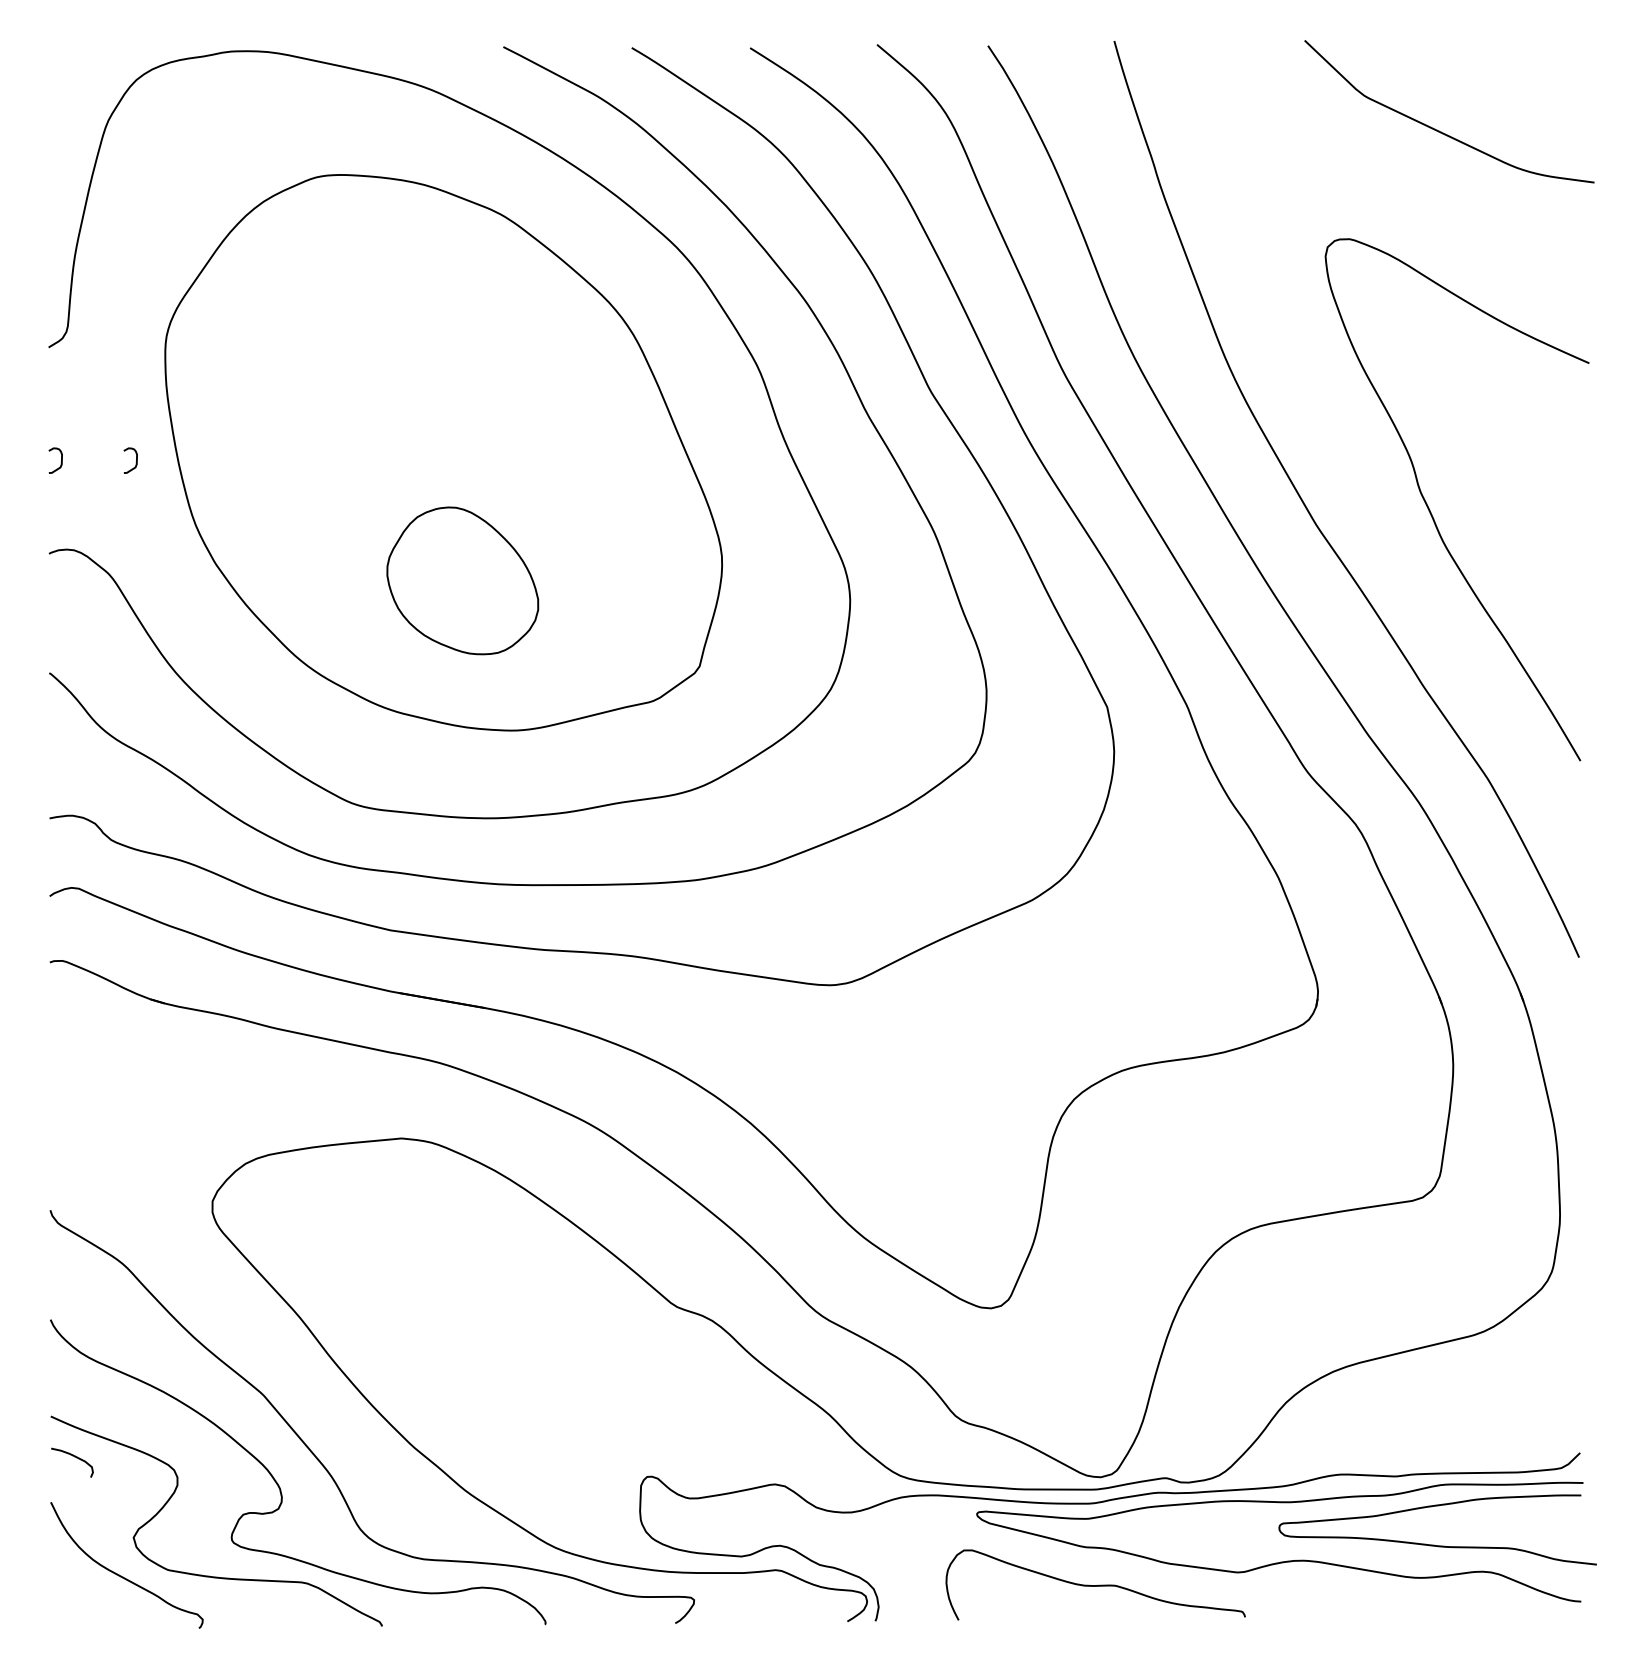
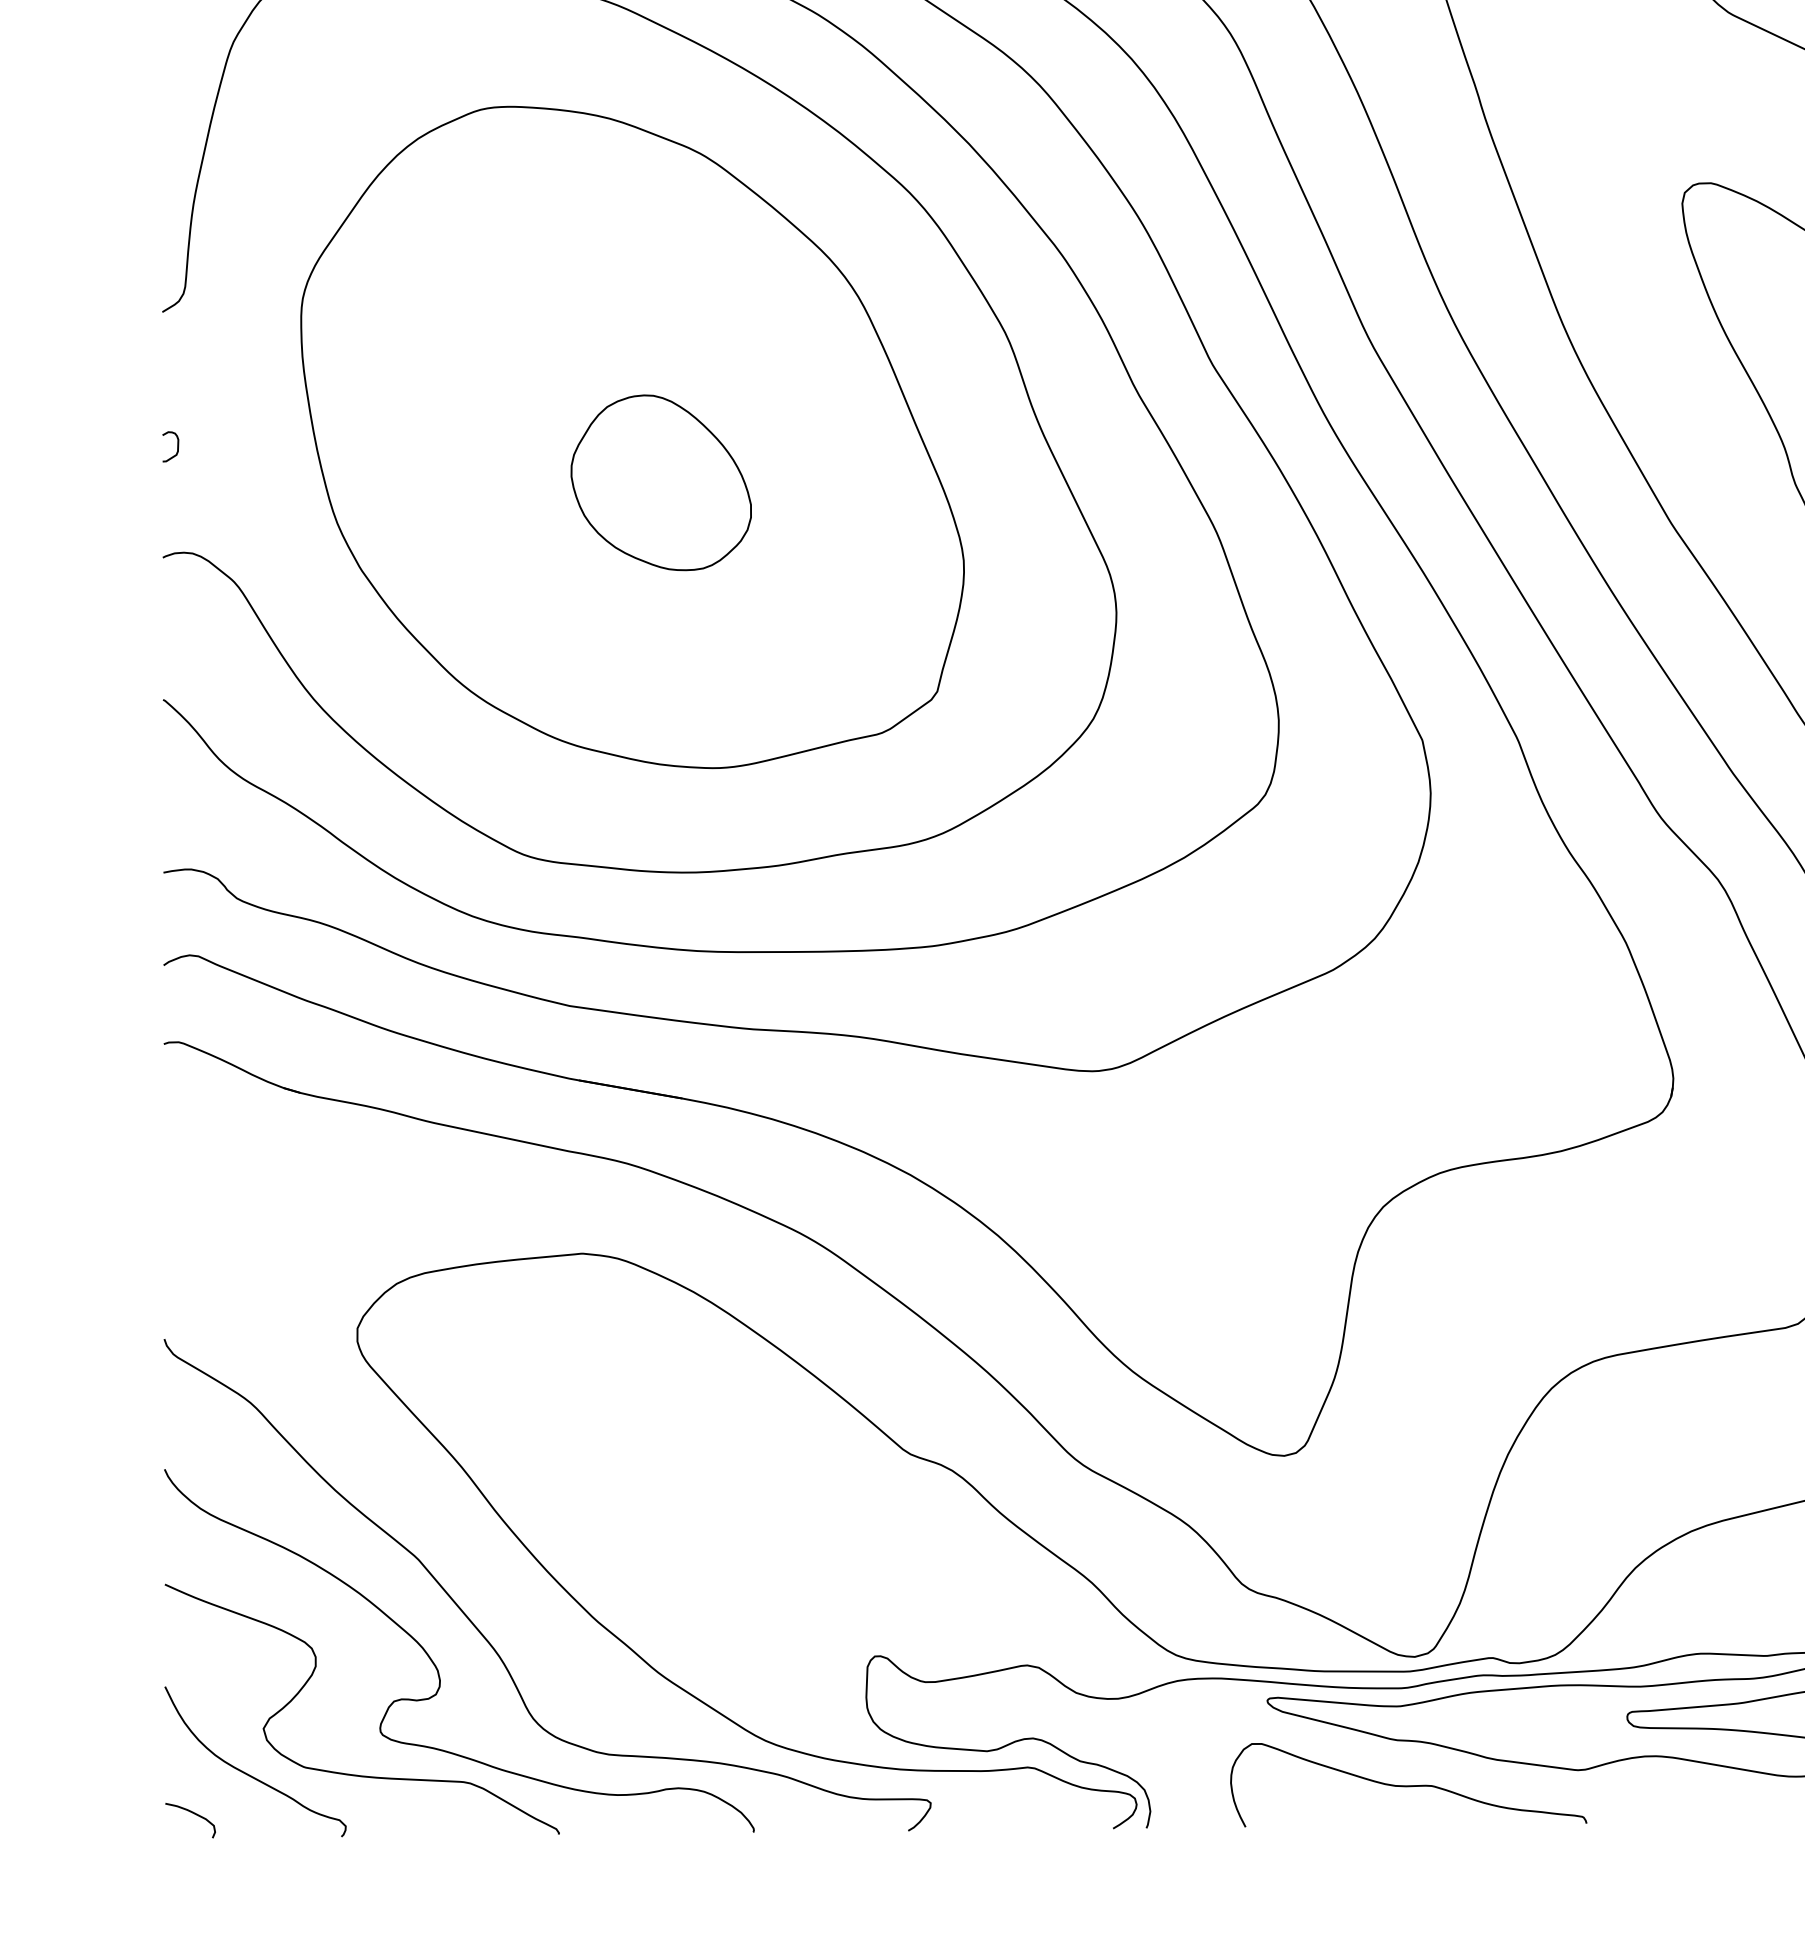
curve: (135, 463) -> (265, 450), removed
part: (462, 580) -> (660, 482), moved
curve: (74, 1457) -> (193, 1814), moved

